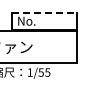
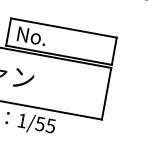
line: (45, 12) -> (64, 27), dashed -> solid

